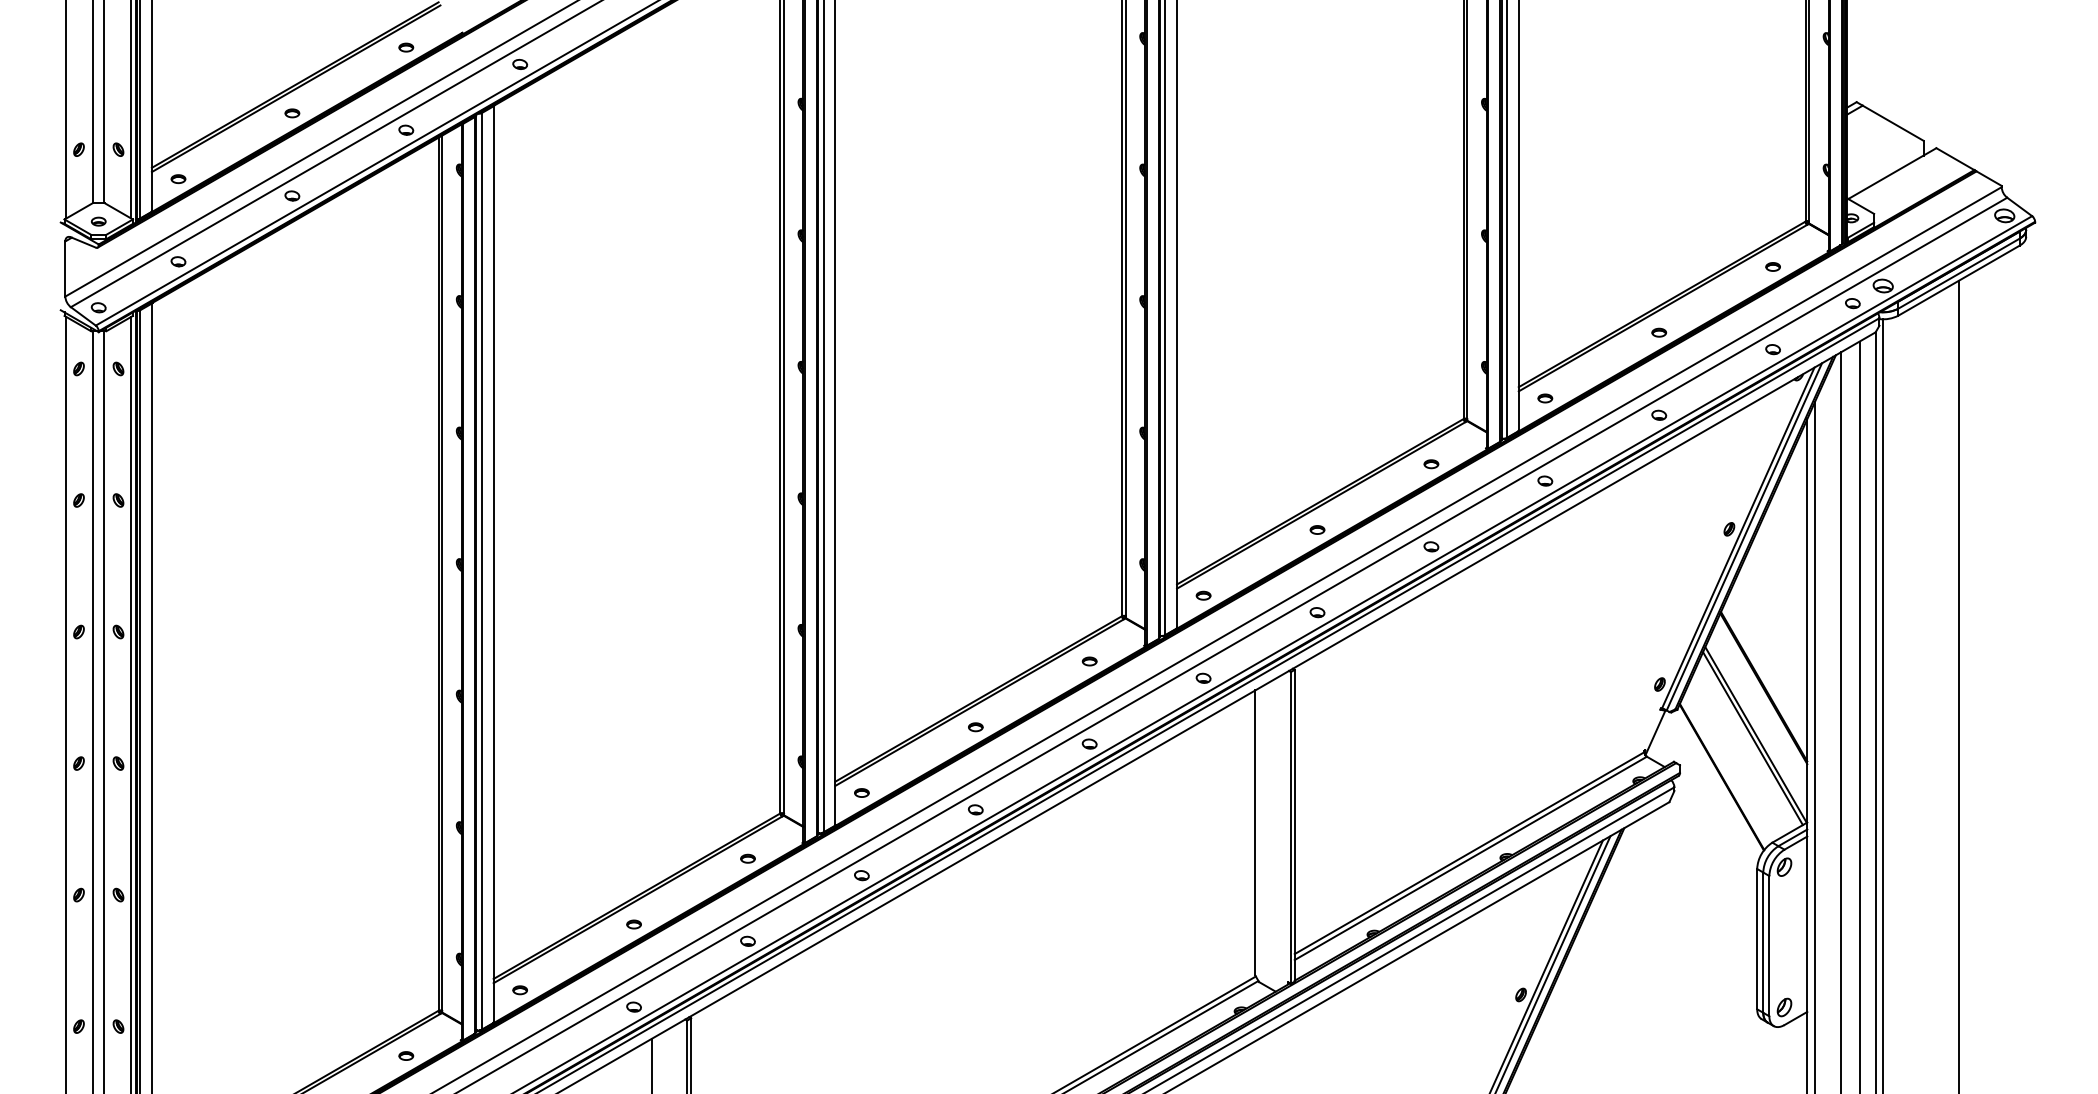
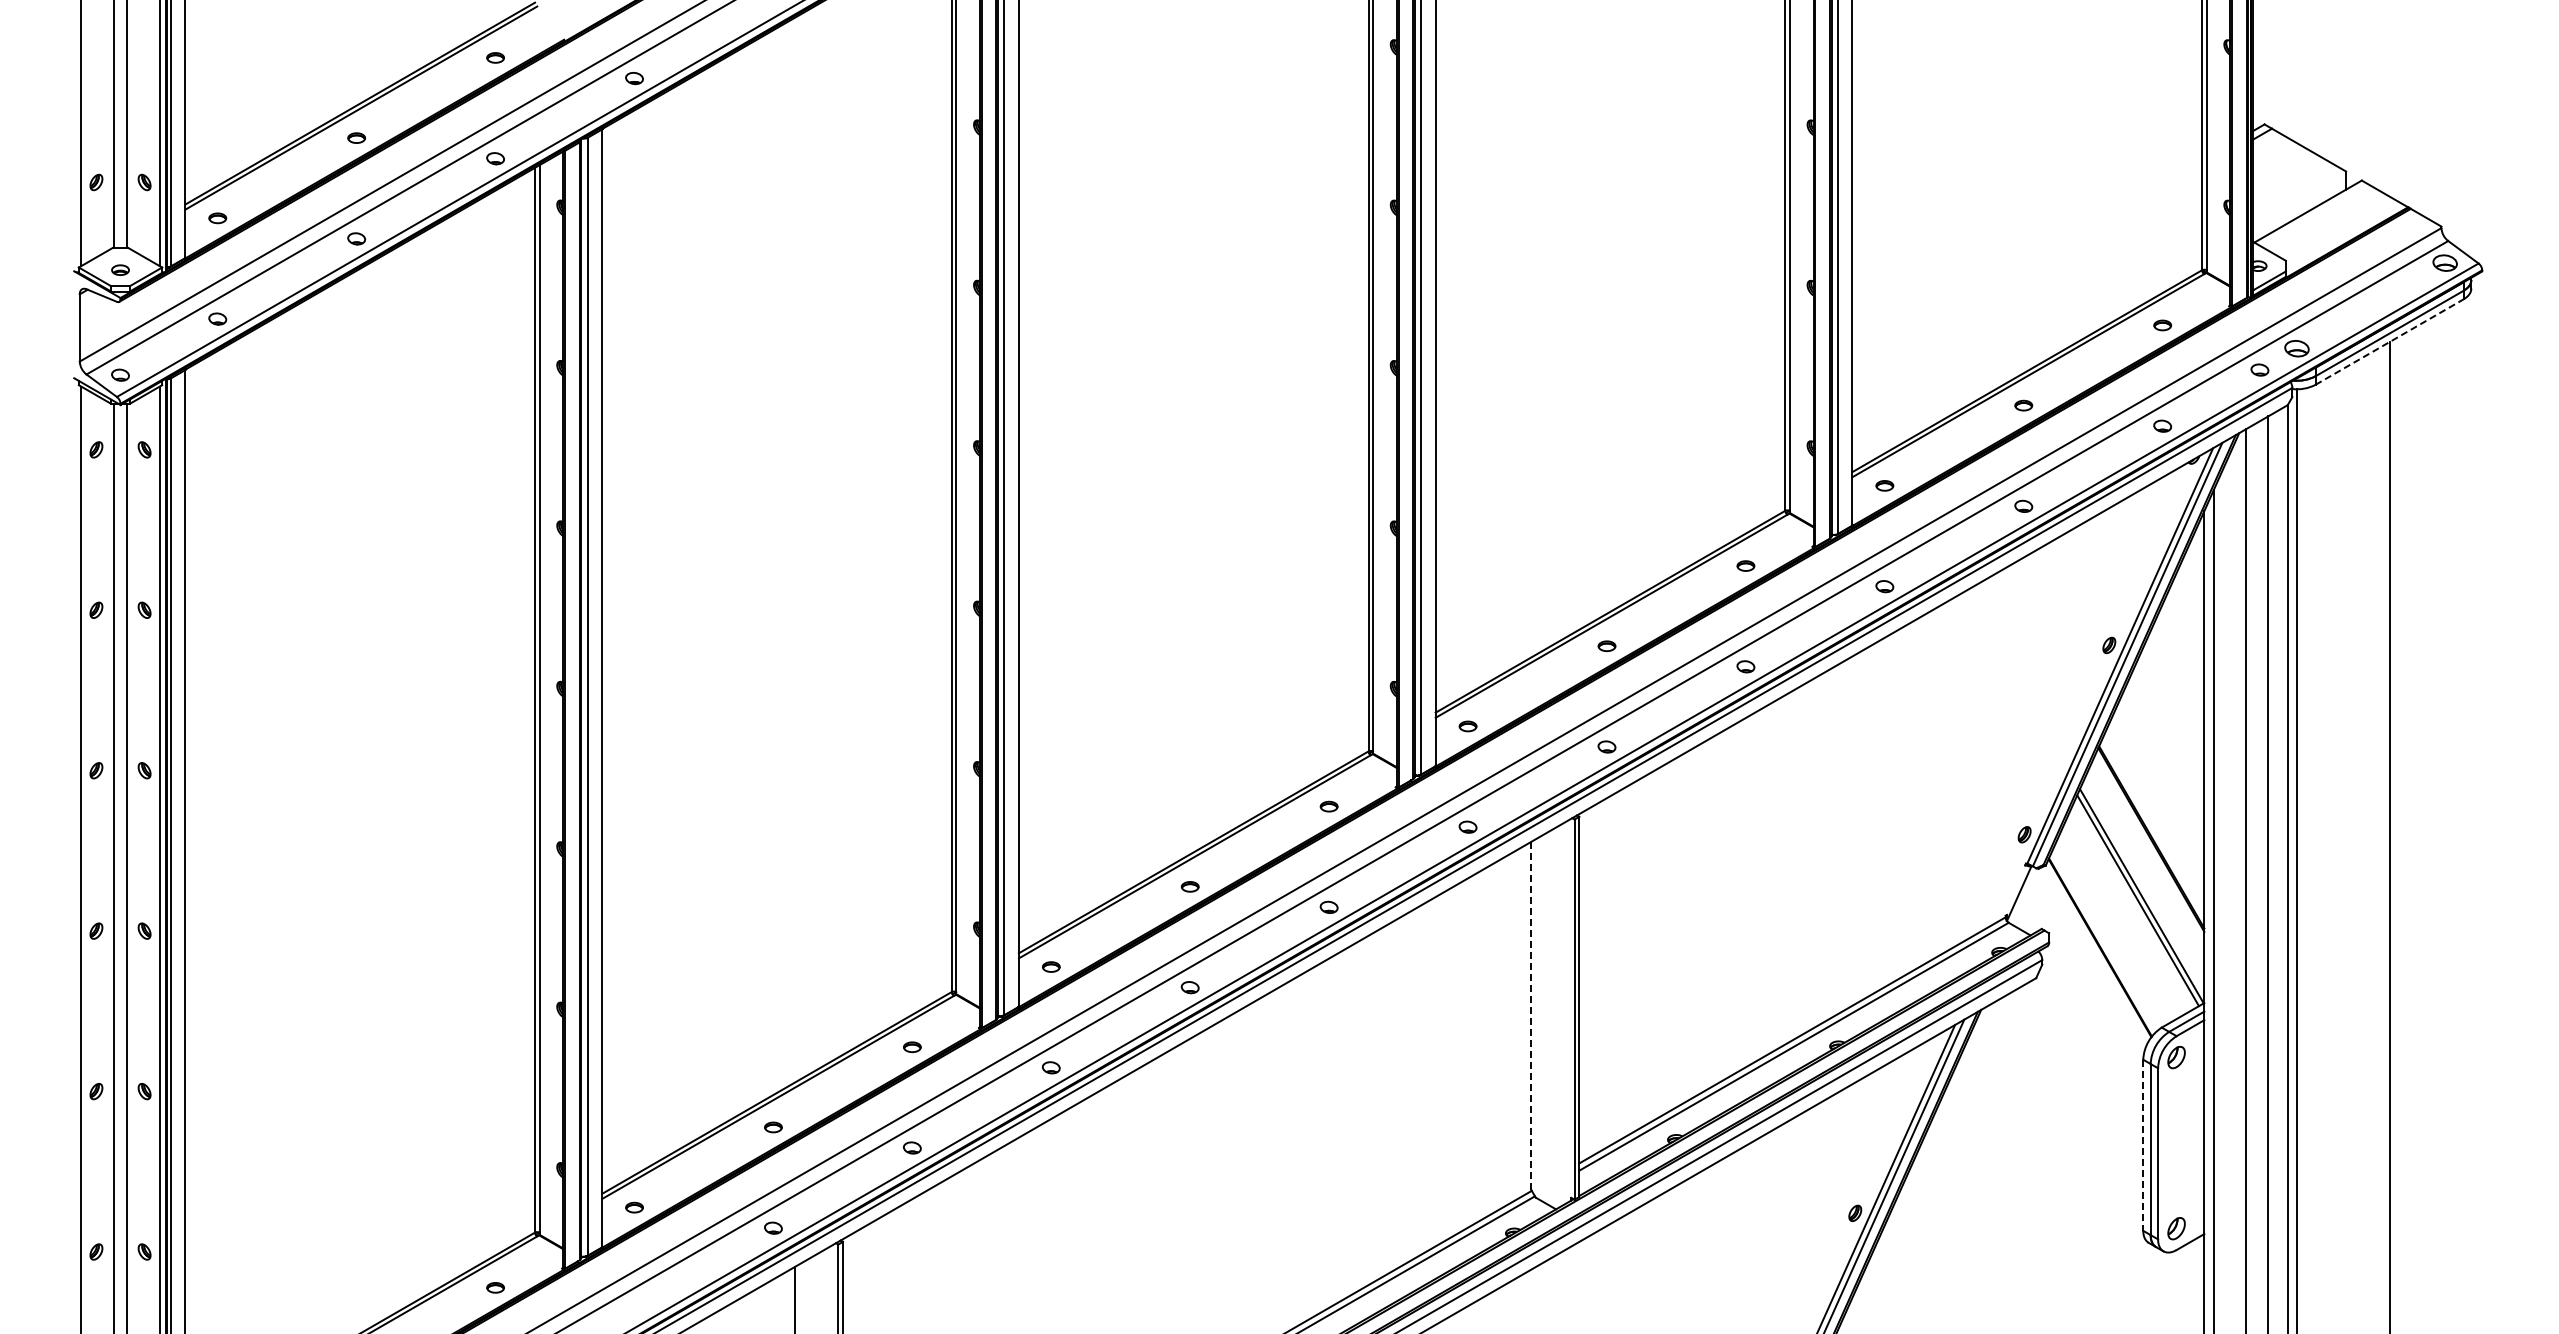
line: (1959, 280) -> (2389, 342), solid -> dashed
line: (1255, 832) -> (1531, 1015), solid -> dashed
line: (1757, 939) -> (2143, 1145), solid -> dashed

